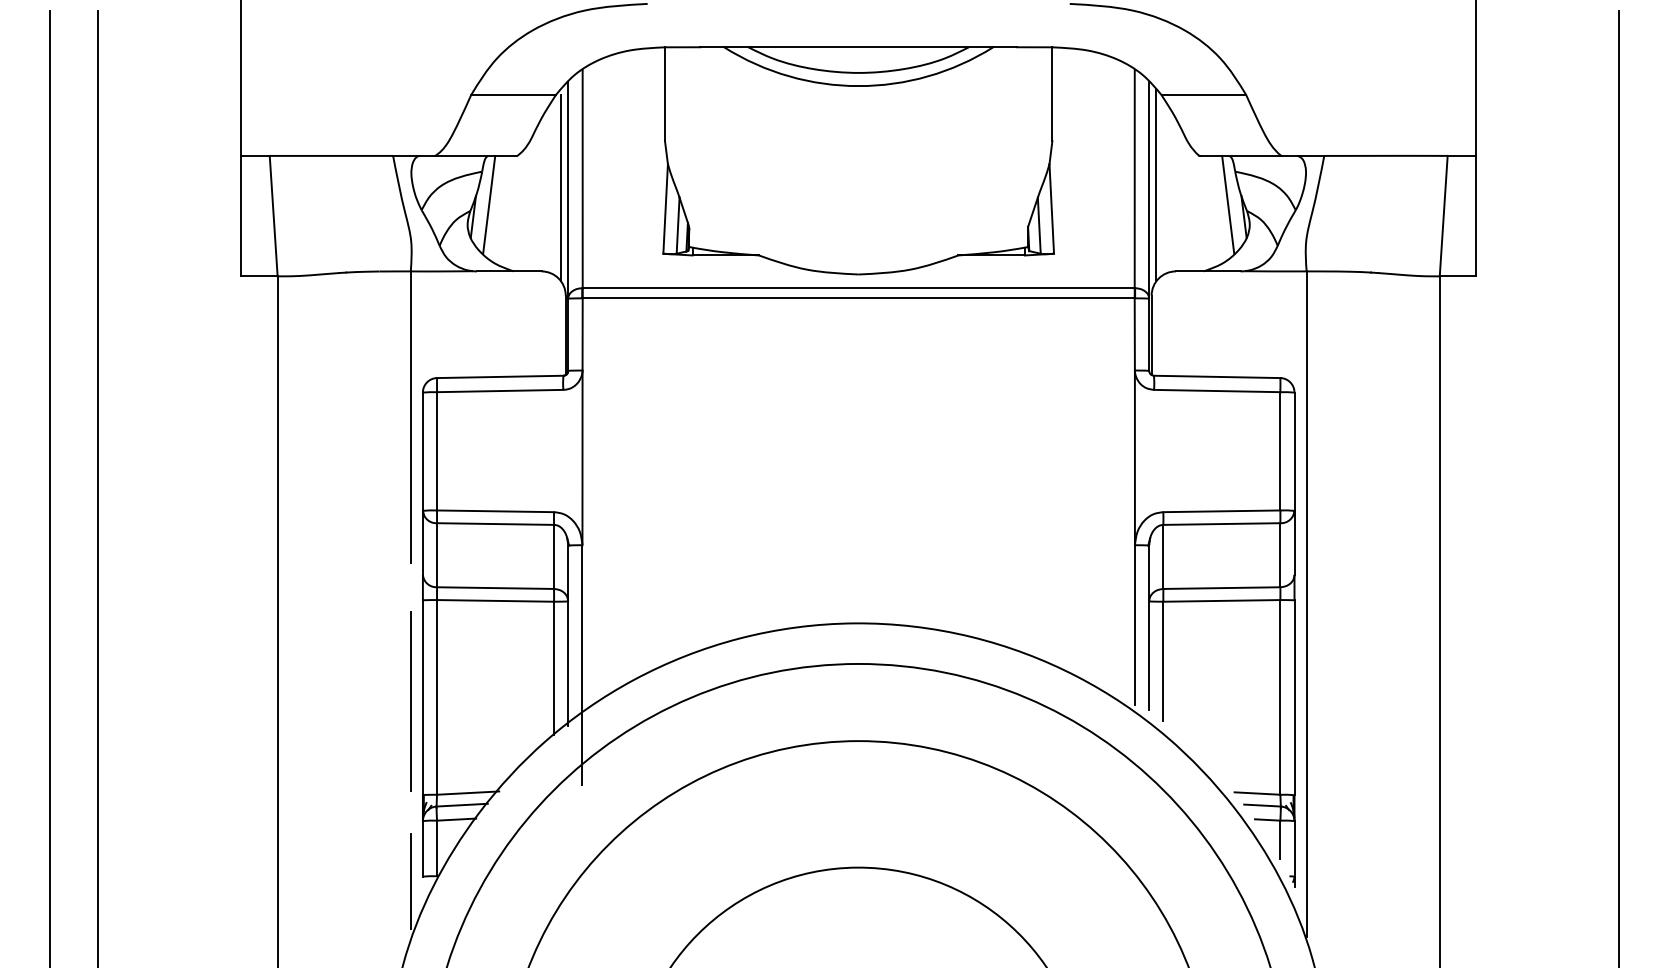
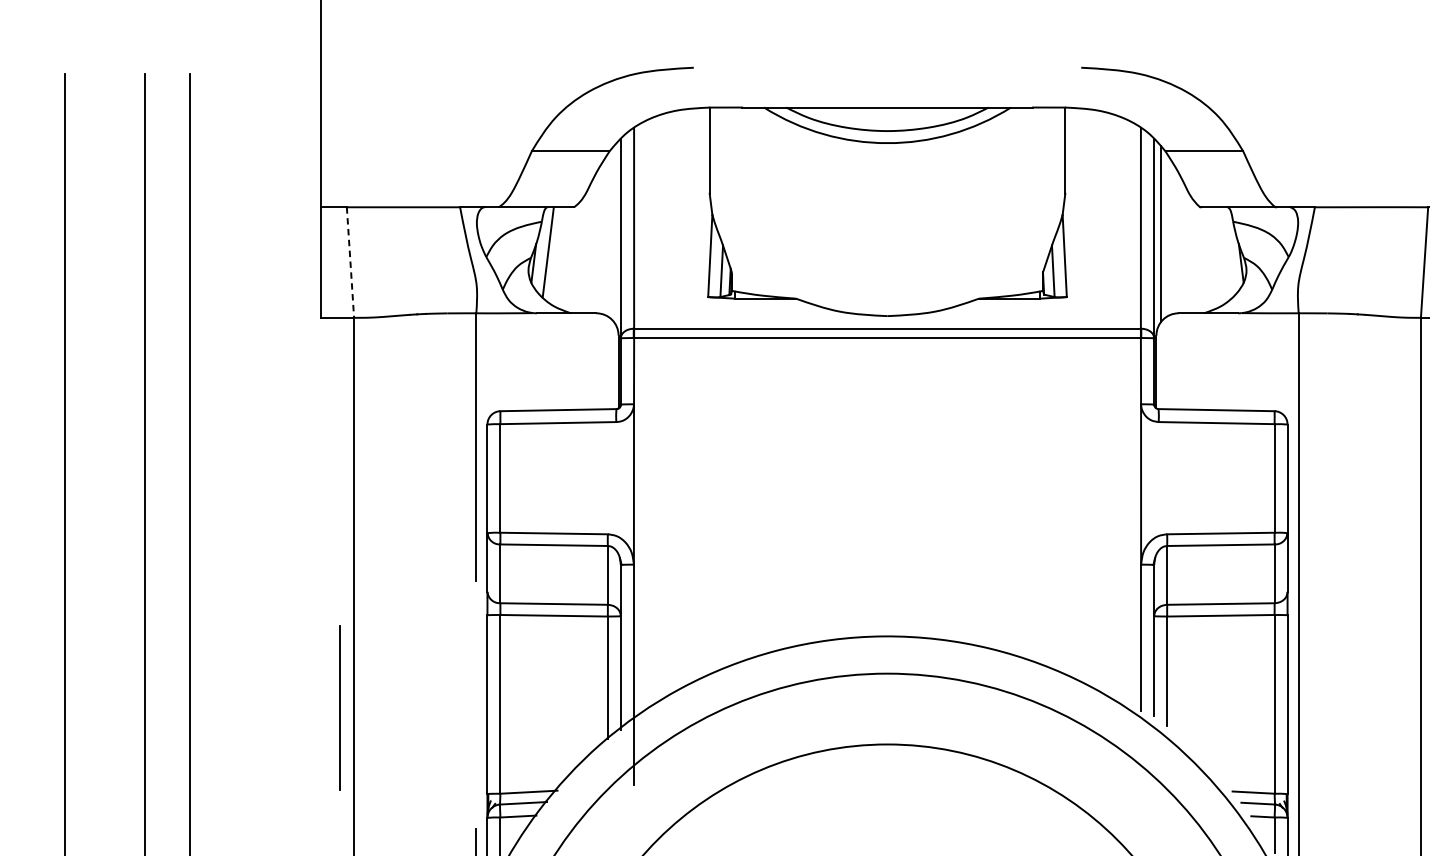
line: (561, 188) -> (614, 237), removed
line: (1228, 204) -> (1226, 251), removed
line: (273, 216) -> (350, 262), solid -> dashed
line: (410, 701) -> (340, 708), moved

